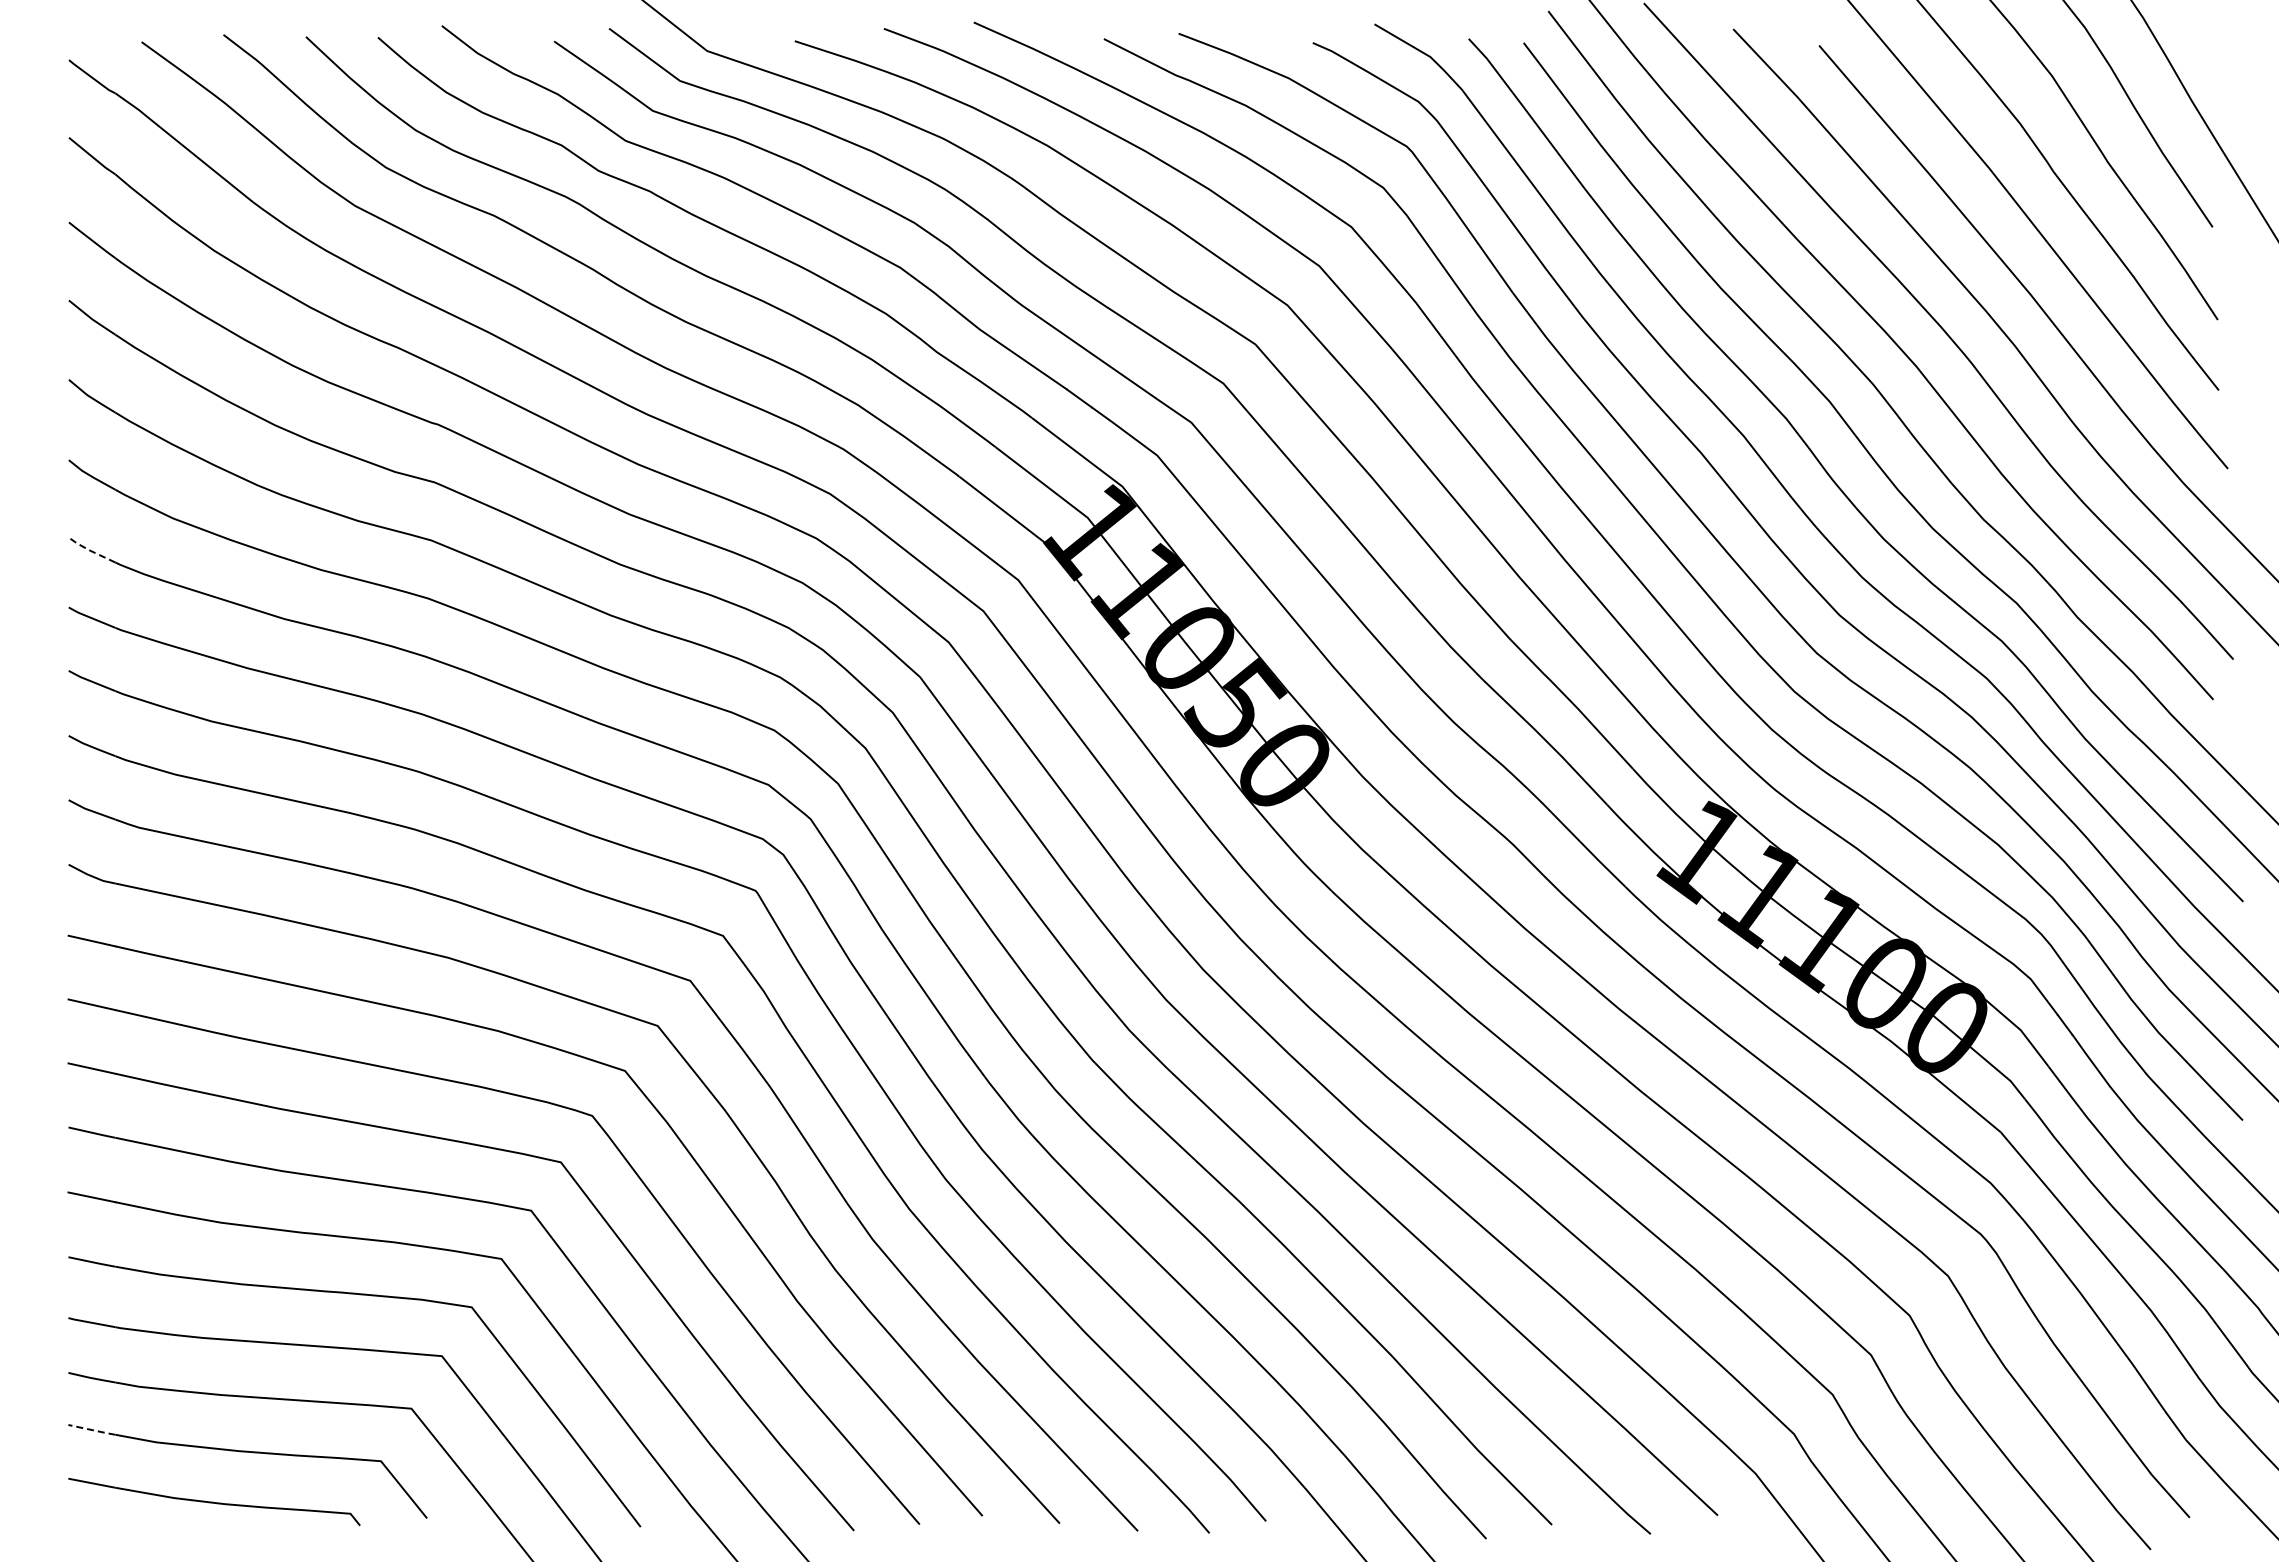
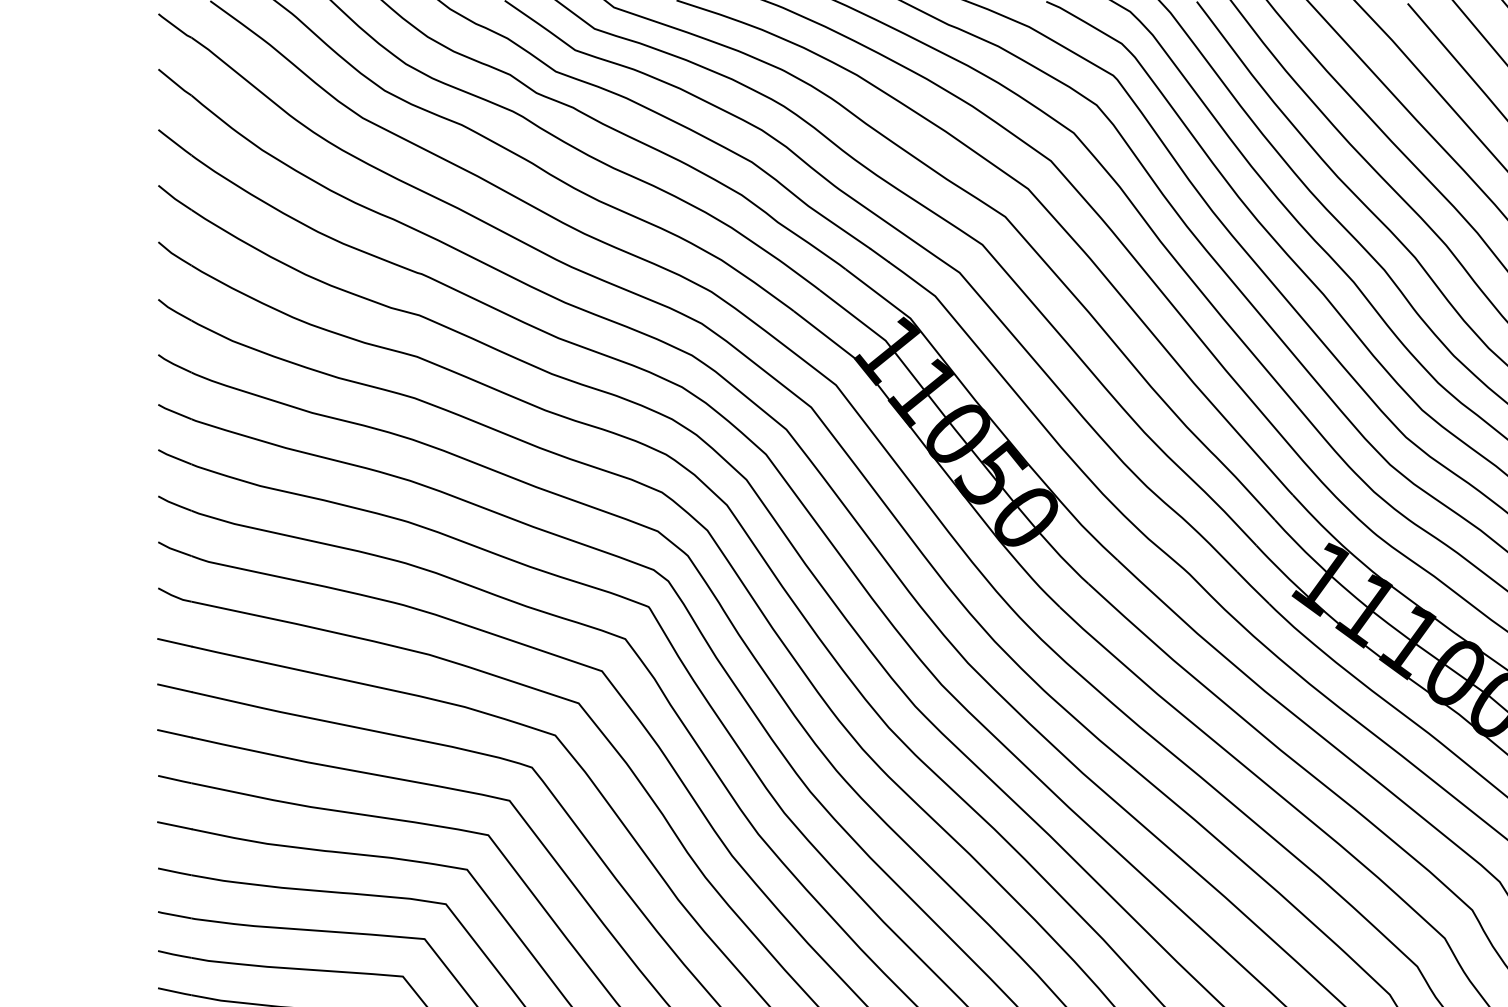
line: (90, 550) -> (173, 364), dashed -> solid
line: (92, 1430) -> (175, 992), dashed -> solid

